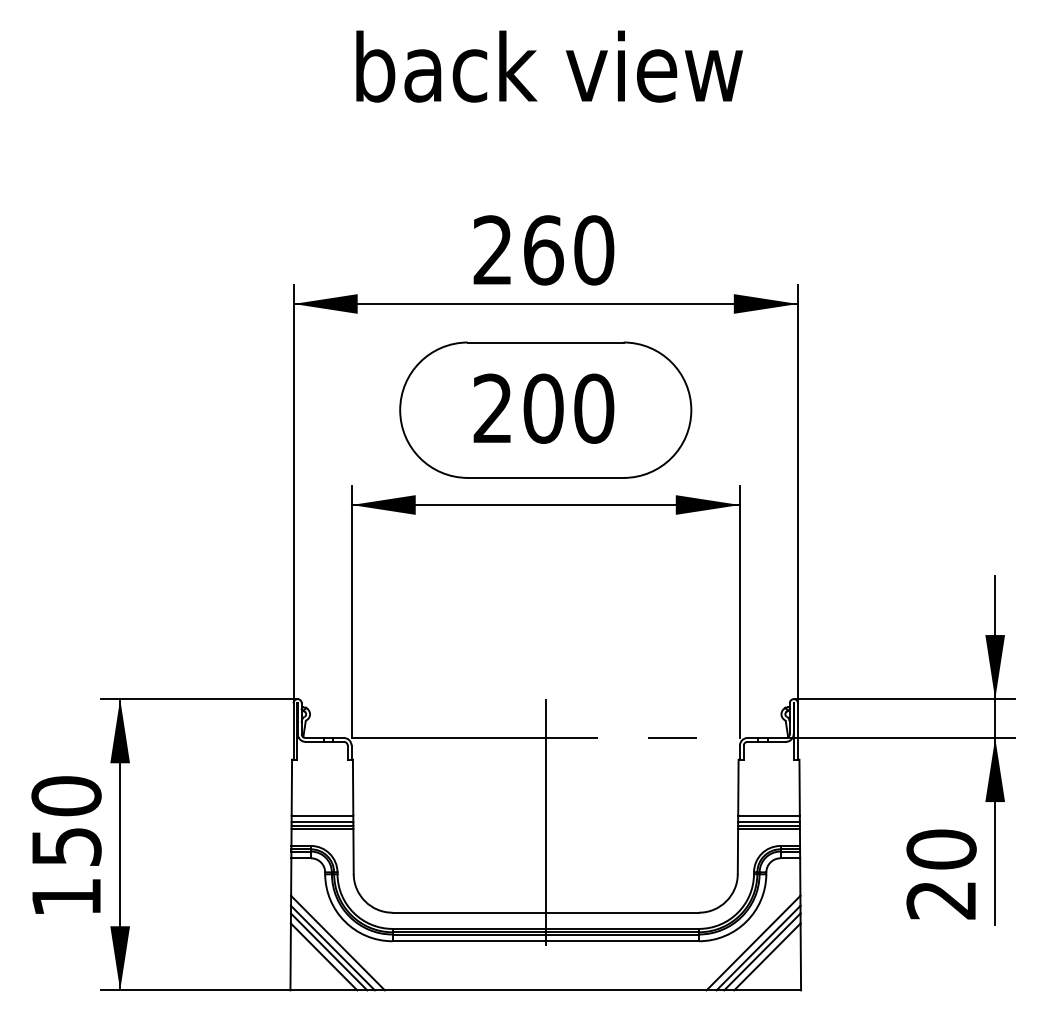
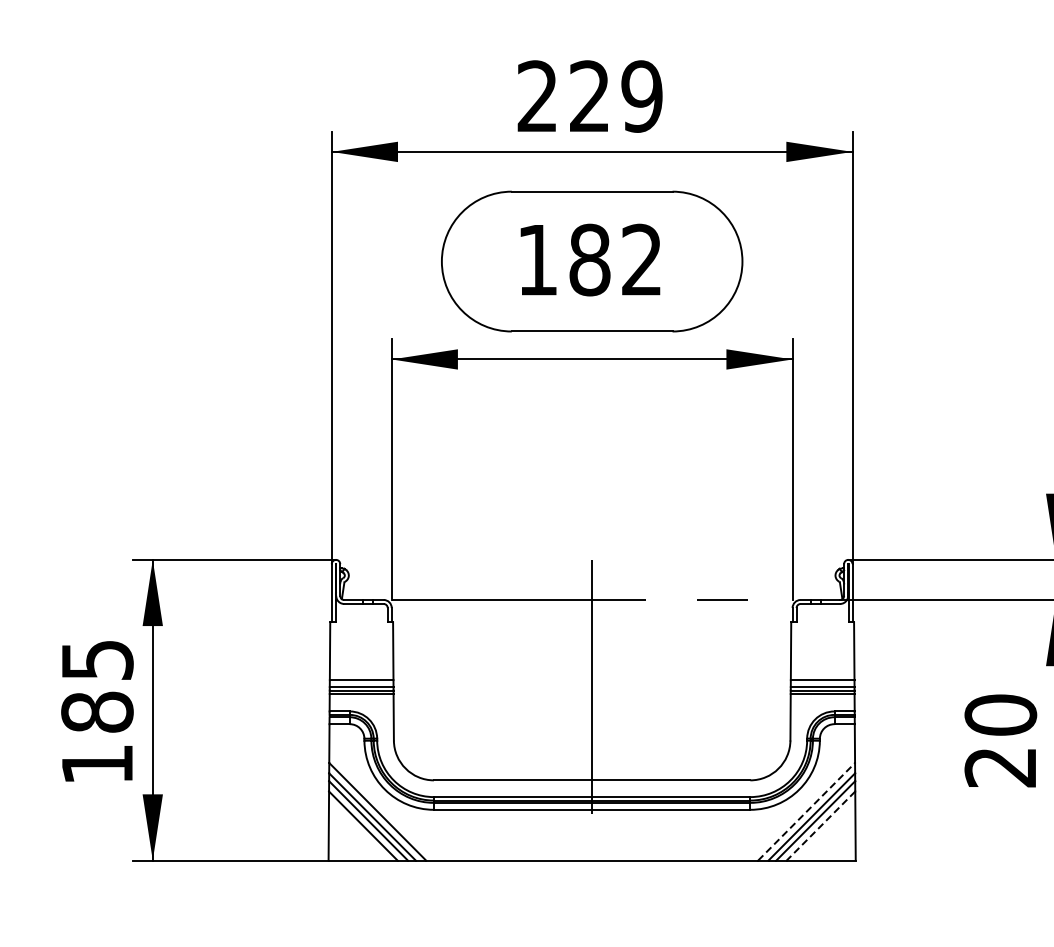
text: (569, 250) -> (616, 96), 260 -> 229
text: (543, 408) -> (589, 259), 200 -> 182
text: (66, 821) -> (97, 686), 150 -> 185
line: (753, 943) -> (806, 812), solid -> dashed
line: (767, 957) -> (821, 826), solid -> dashed

